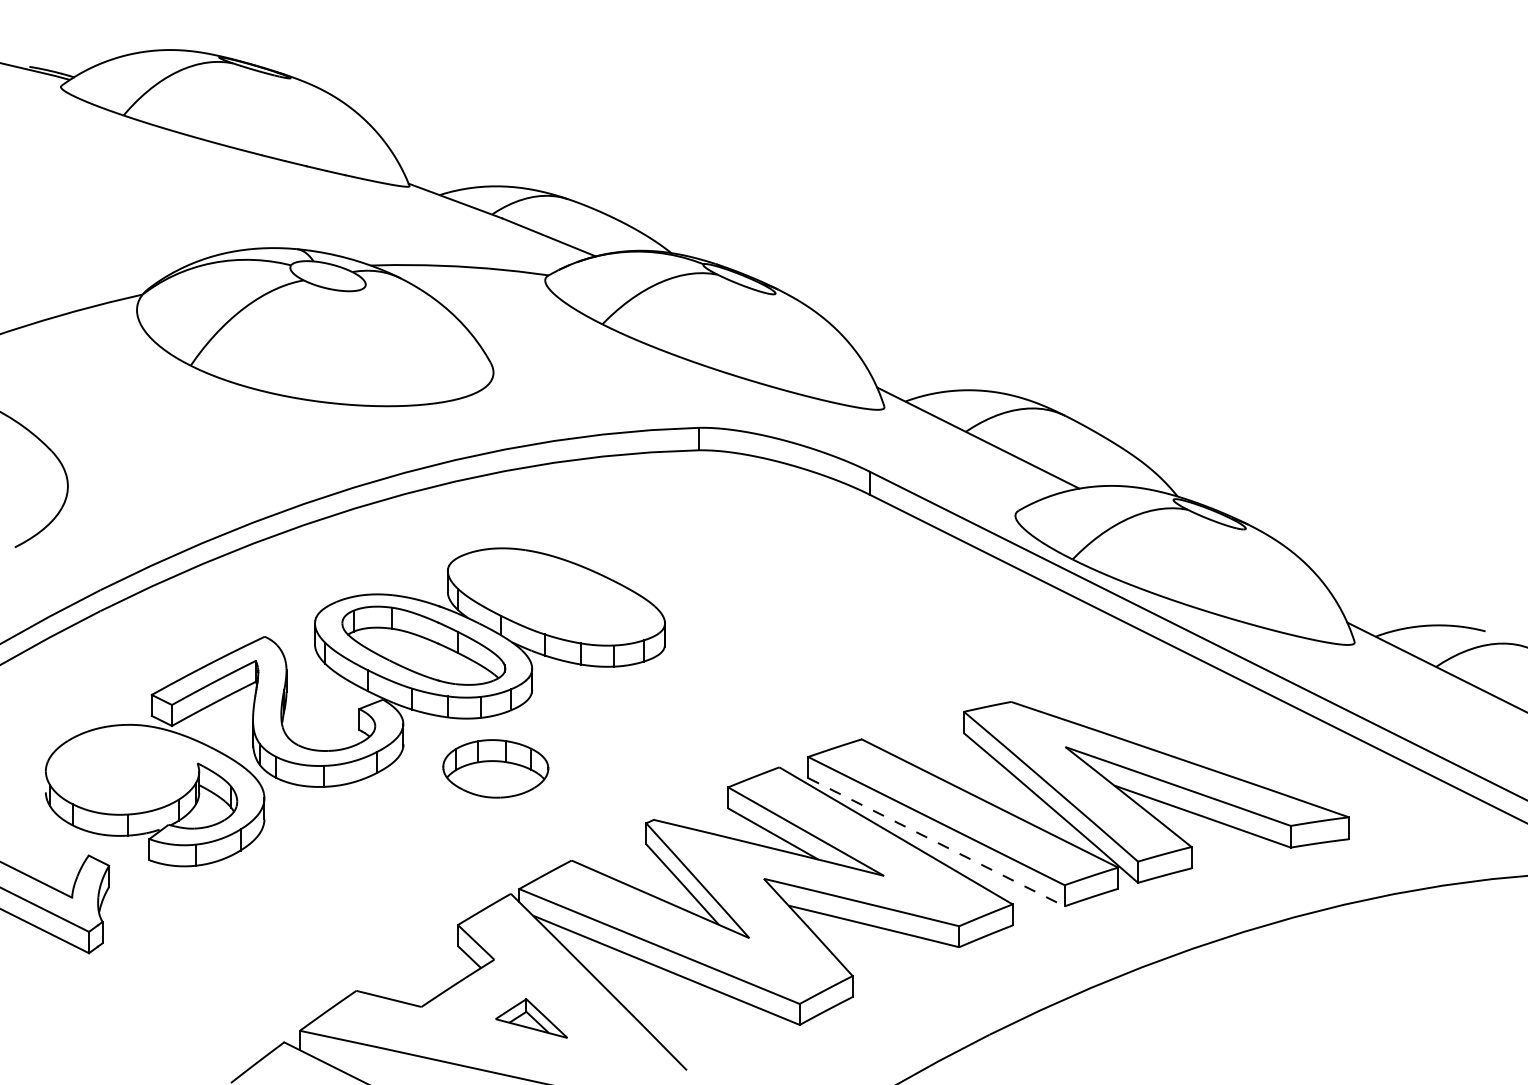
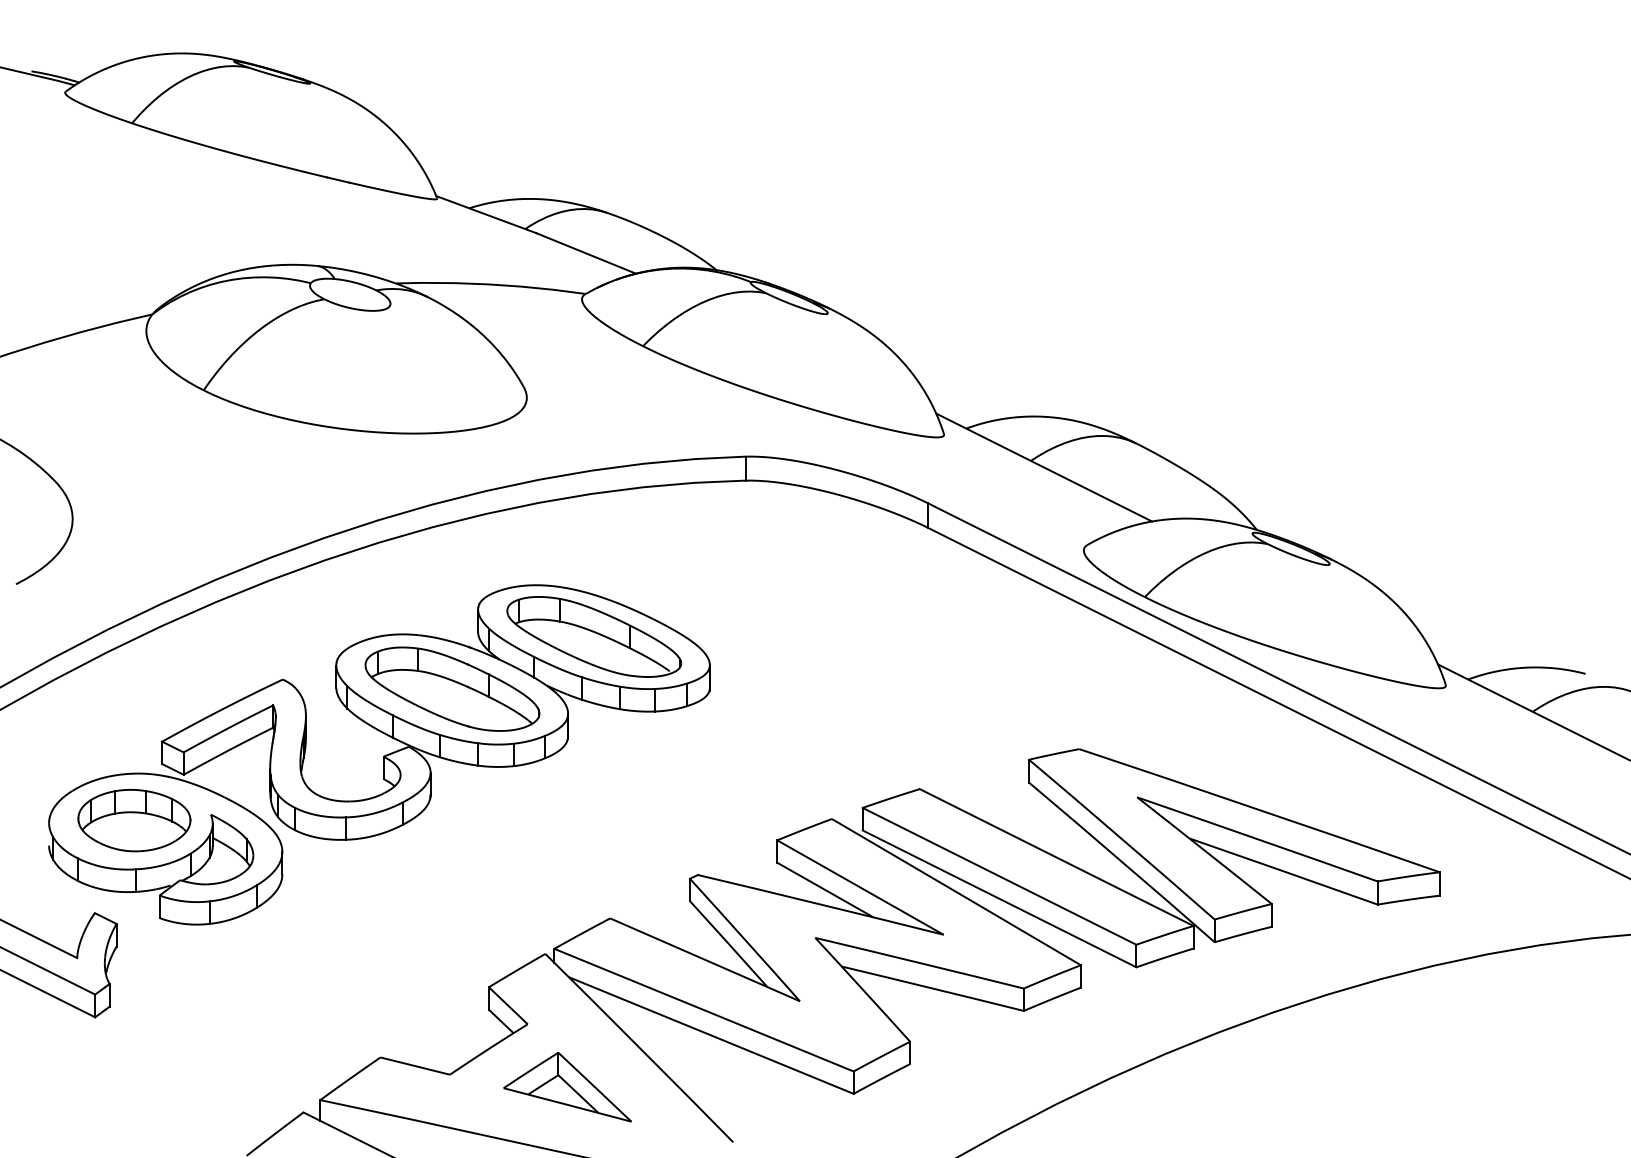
part: (556, 596) -> (594, 636), added
part: (495, 768) -> (134, 820), moved
line: (936, 842) -> (999, 899), dashed -> solid
part: (531, 1018) -> (567, 1086), size x1.67

